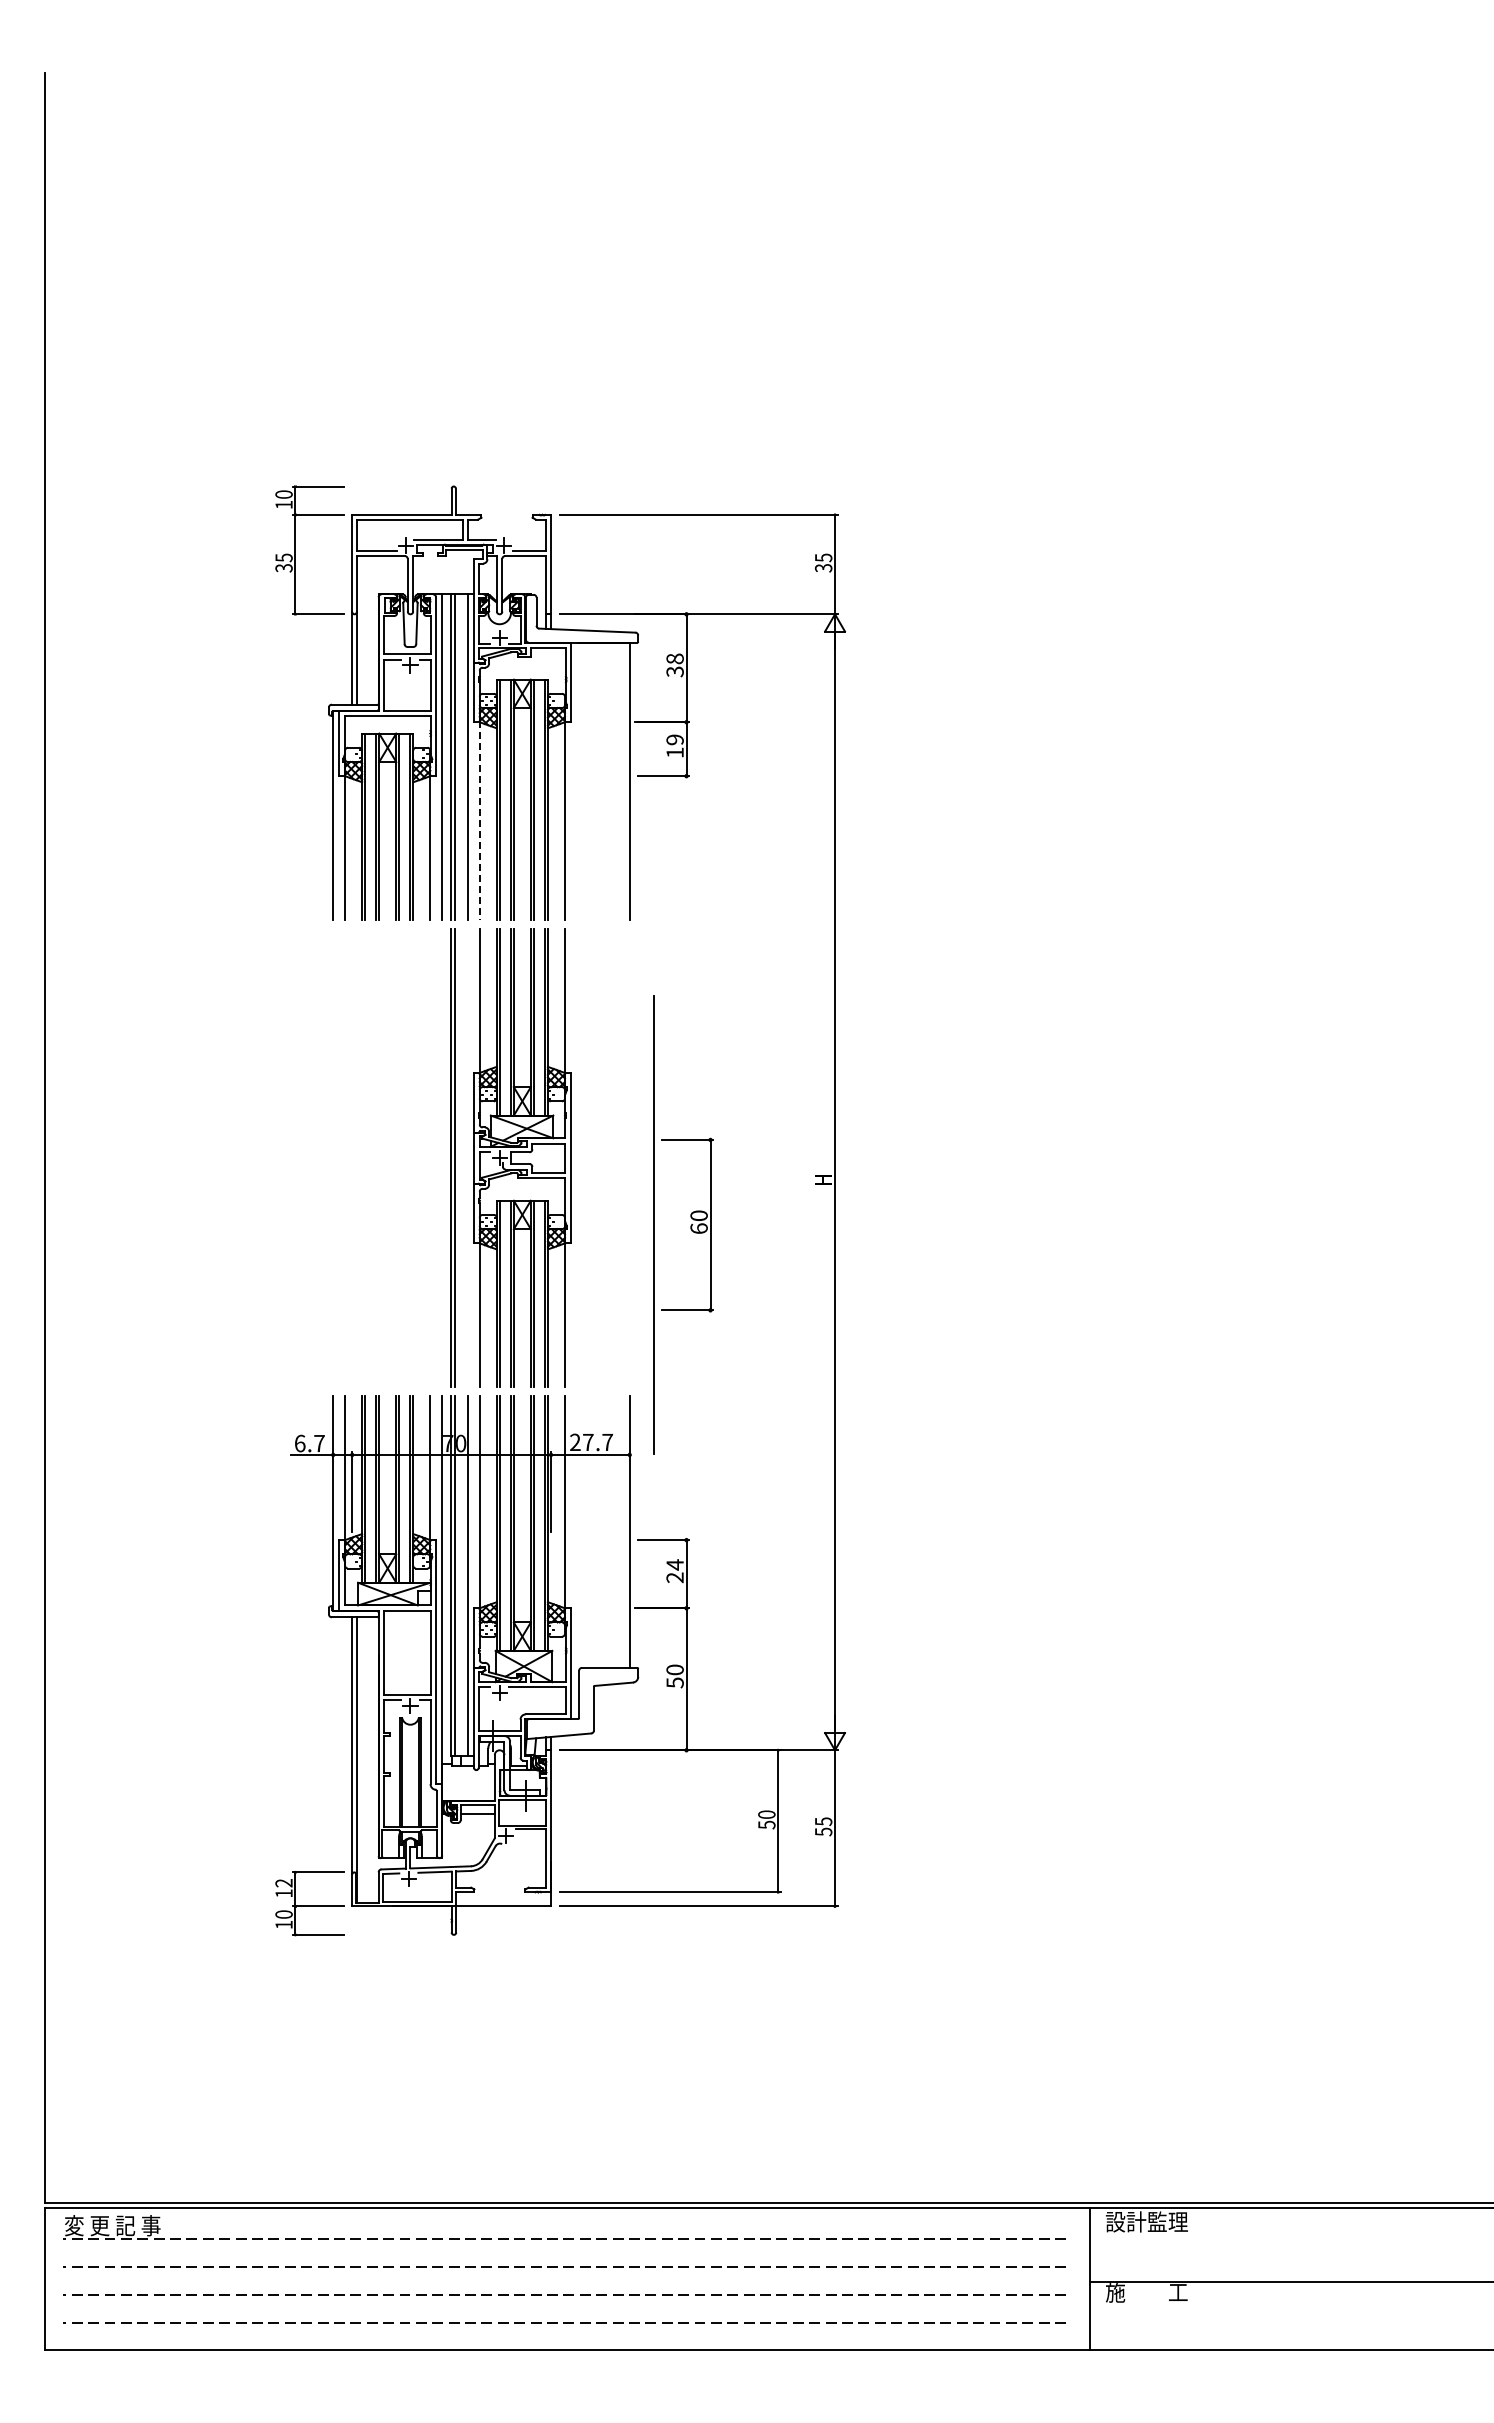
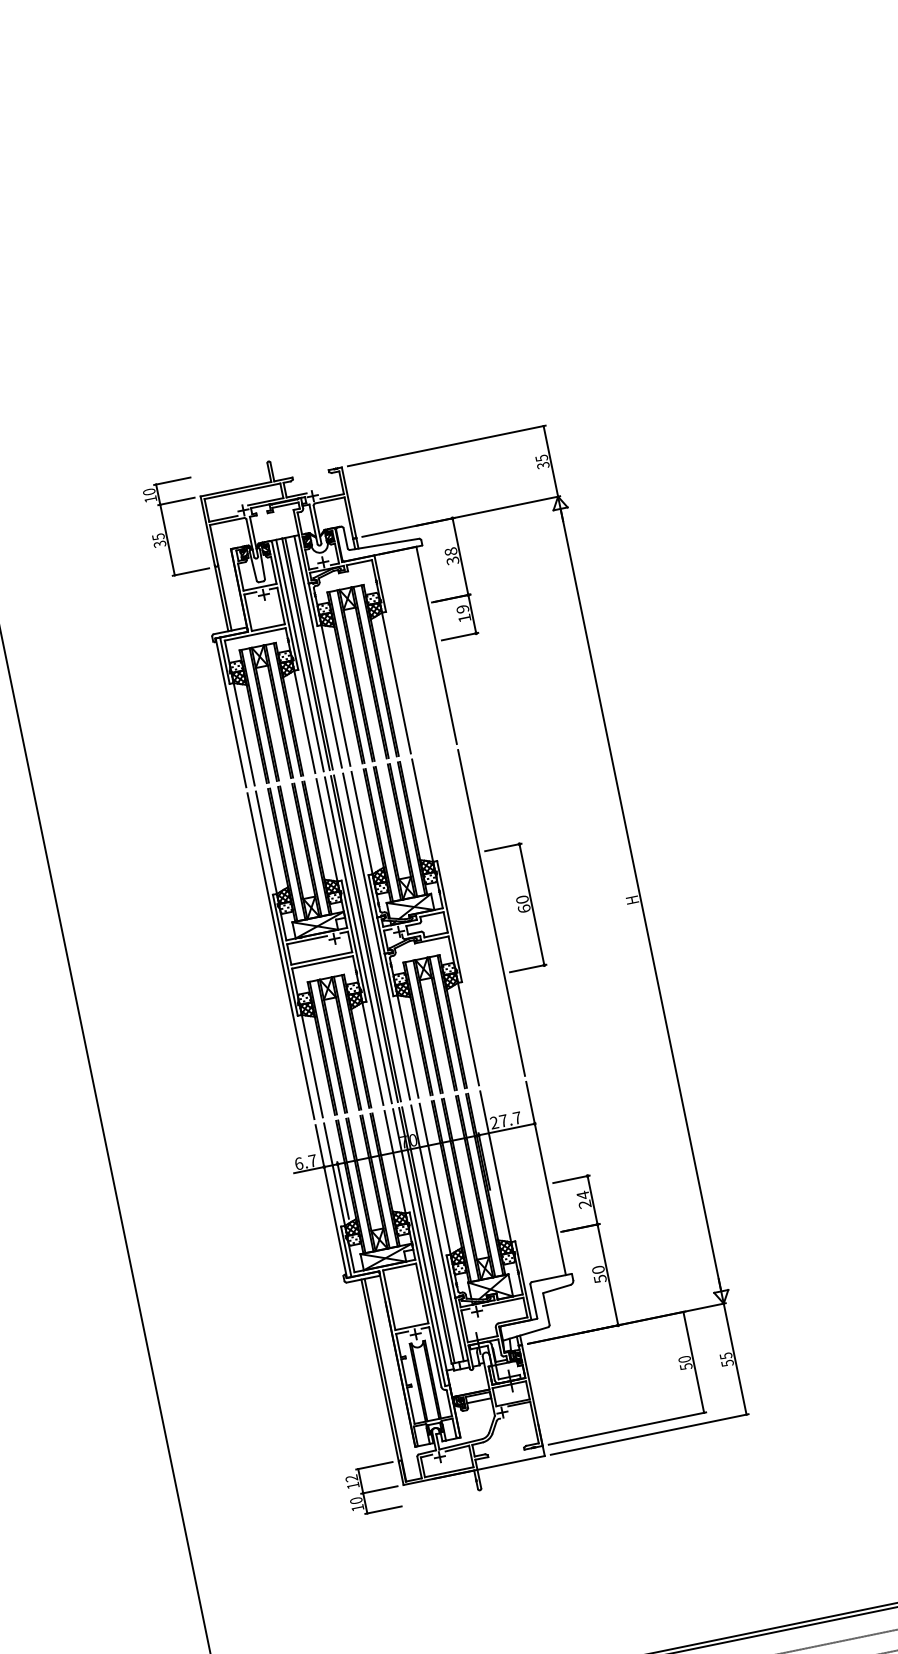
line: (479, 820) -> (335, 694), dashed -> solid
part: (387, 1157) -> (319, 947), added
line: (467, 1157) -> (376, 936), added
part: (690, 1225) -> (517, 907), moved

